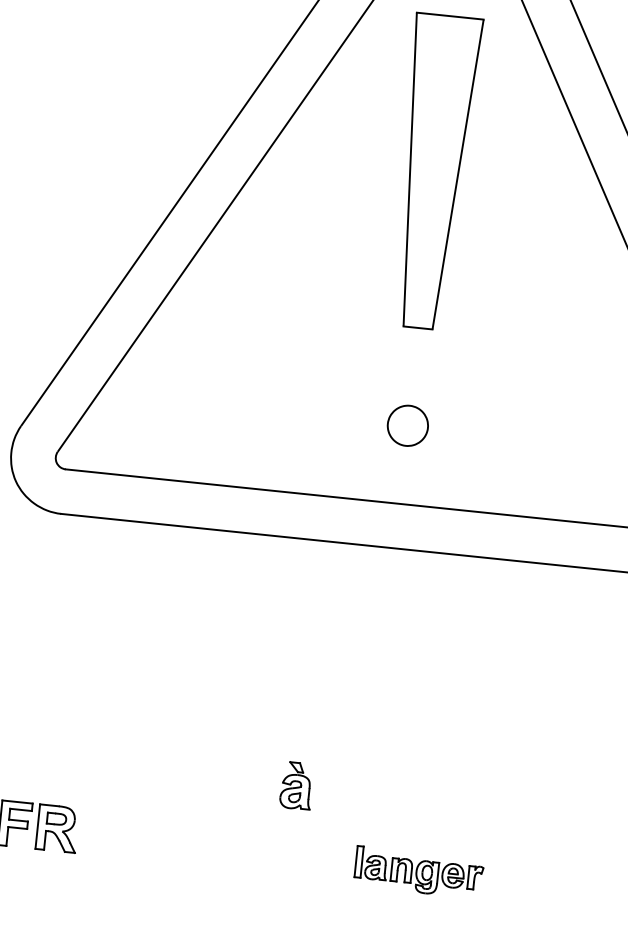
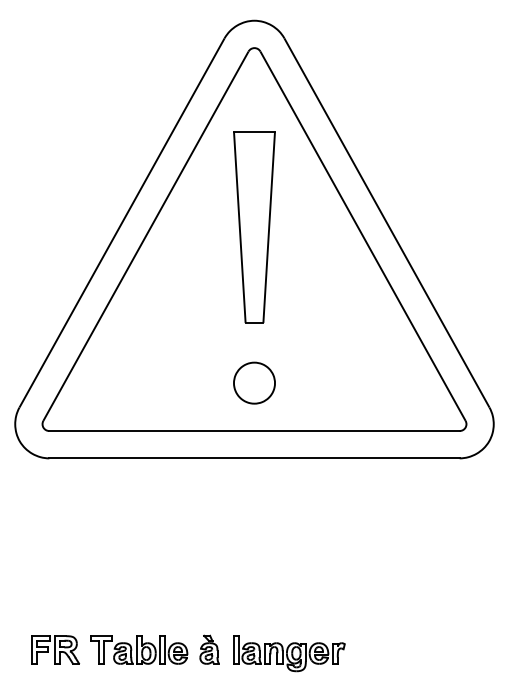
part: (408, 424) -> (254, 382), size x1.67
part: (296, 785) -> (209, 649), moved
part: (175, 840) -> (139, 649), added
part: (419, 872) -> (289, 653), size x1.43

